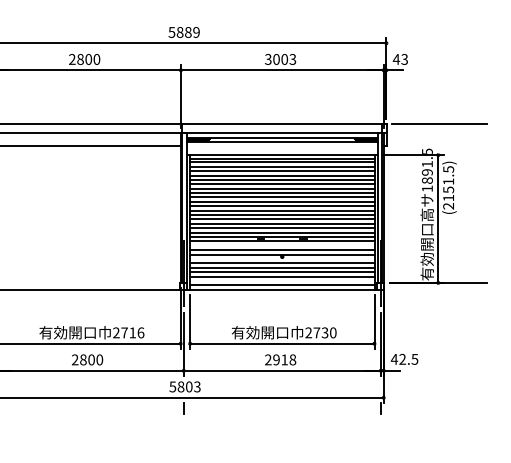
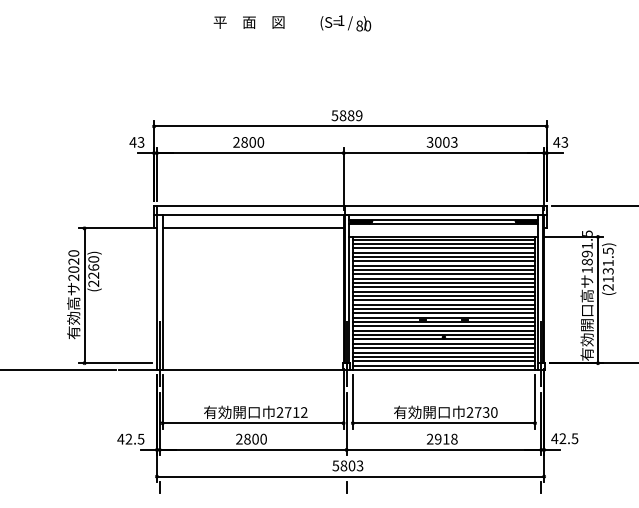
text: (447, 190) -> (607, 271), (2151.5) -> (2131.5)
line: (281, 245) -> (443, 326), added
line: (281, 258) -> (443, 339), added
line: (281, 281) -> (443, 361), added
text: (141, 332) -> (304, 412), 2716 -> 2712

